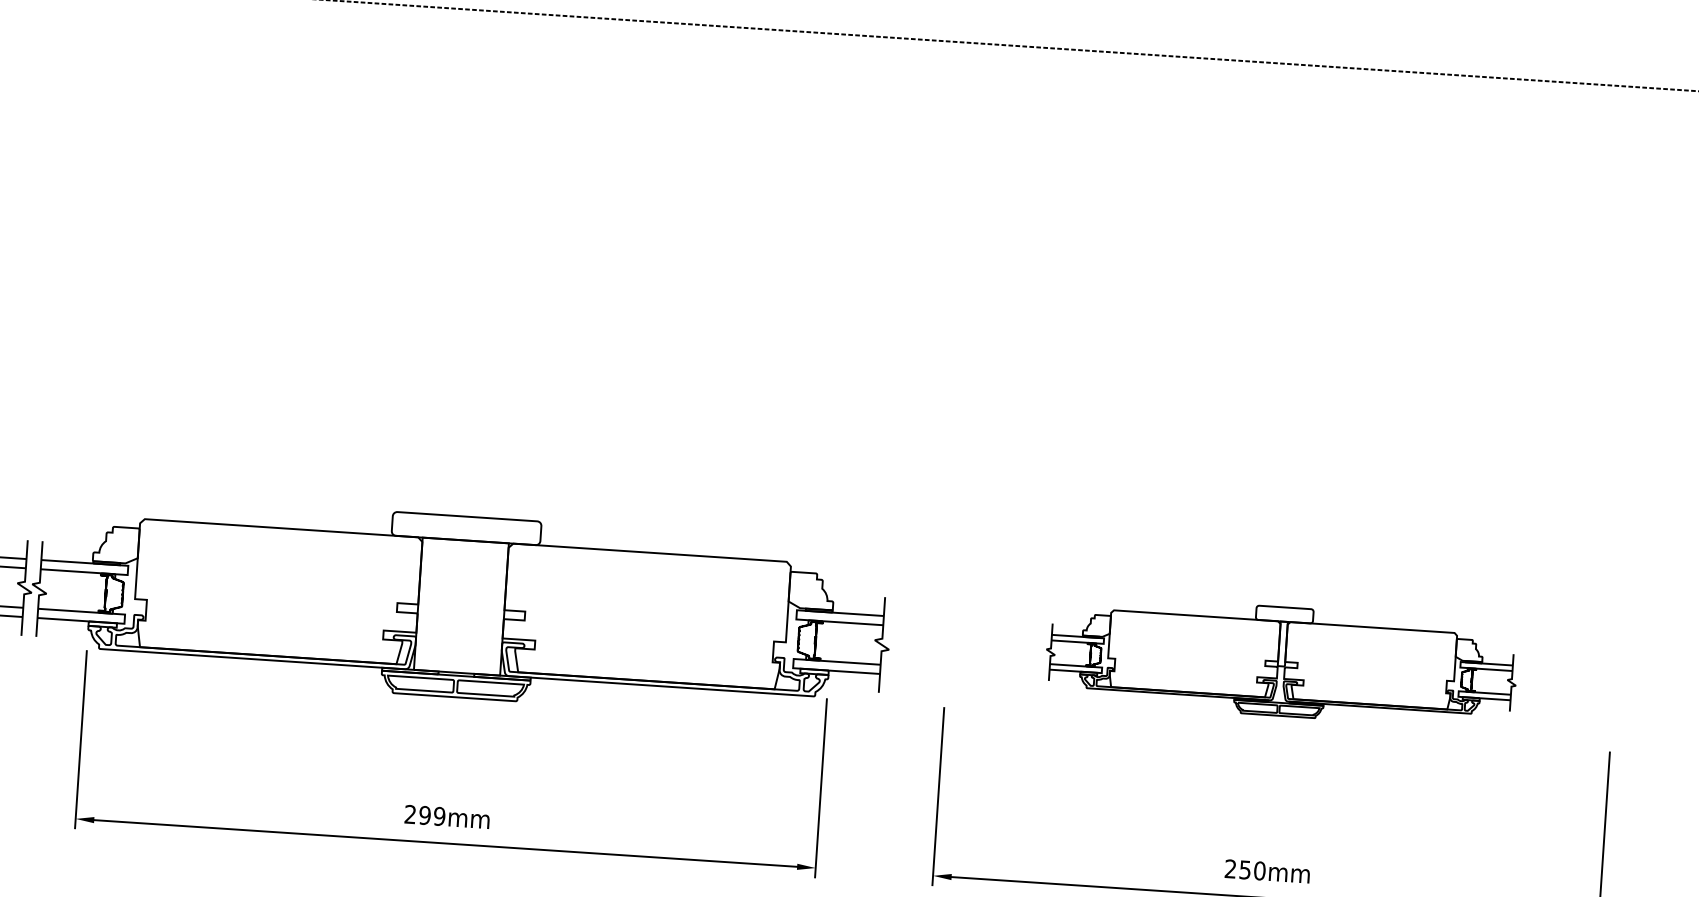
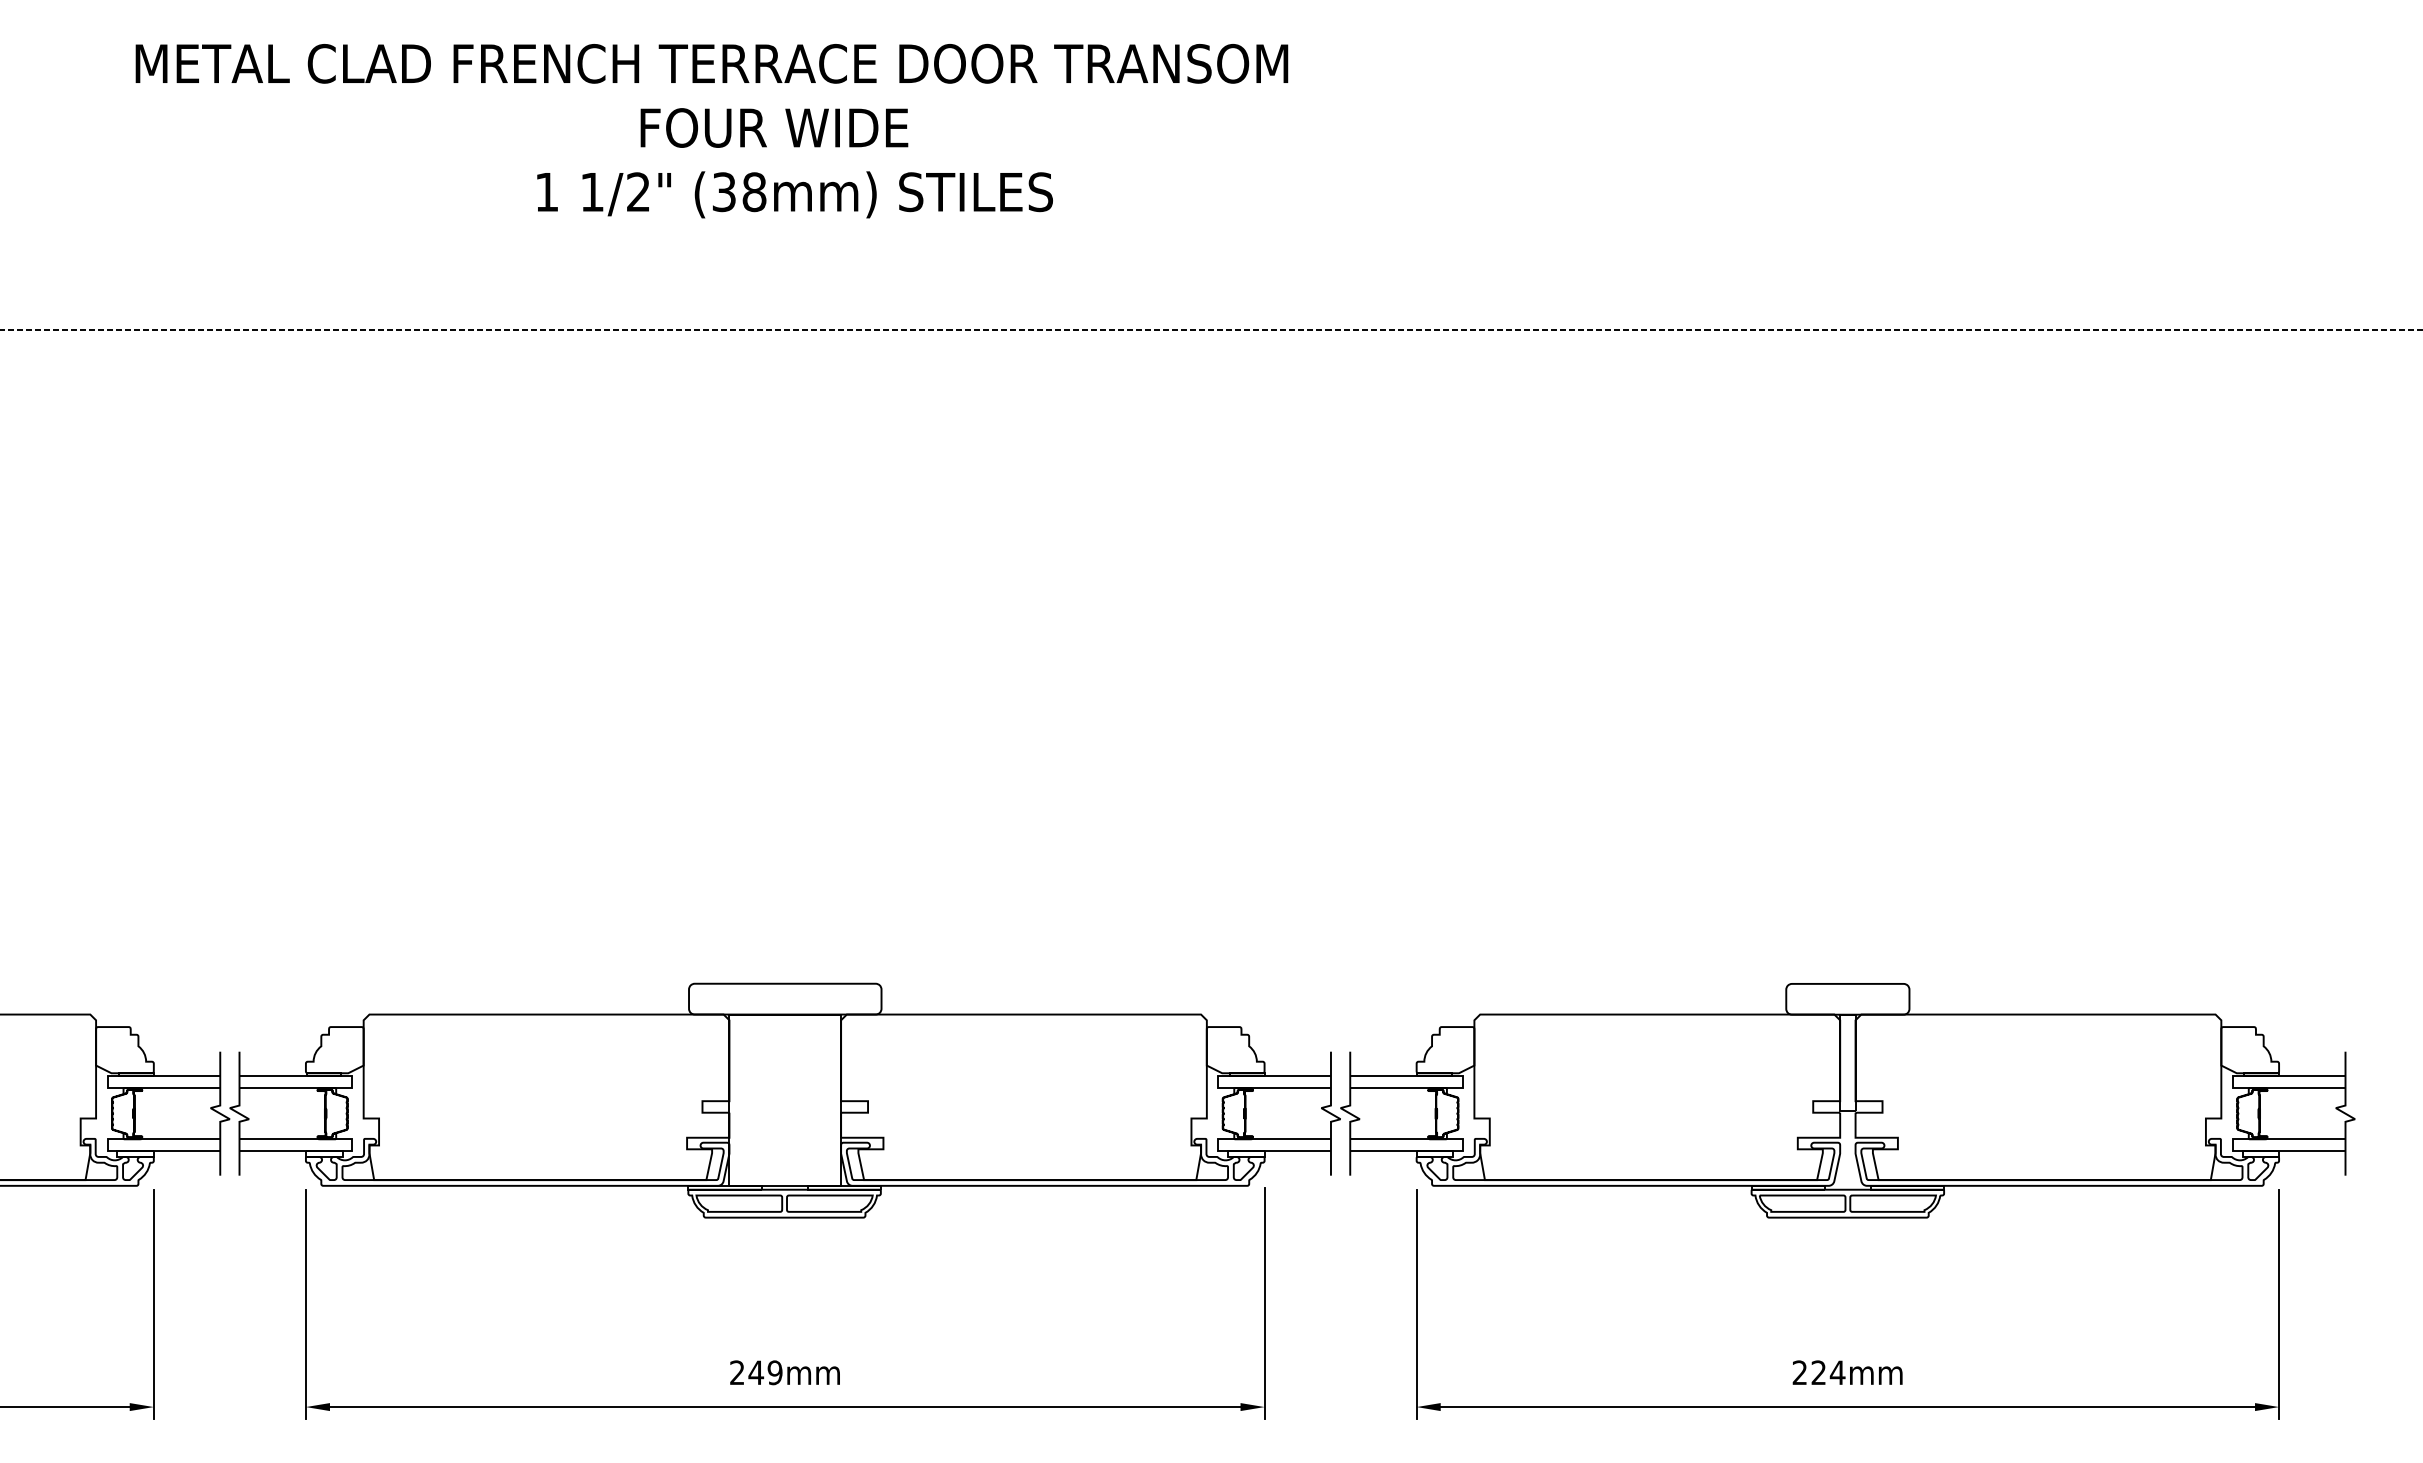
part: (1281, 661) -> (1847, 1100), size x1.67
text: (425, 815) -> (756, 1372), 299mm -> 249mm
text: (1252, 870) -> (1828, 1372), 250mm -> 224mm

